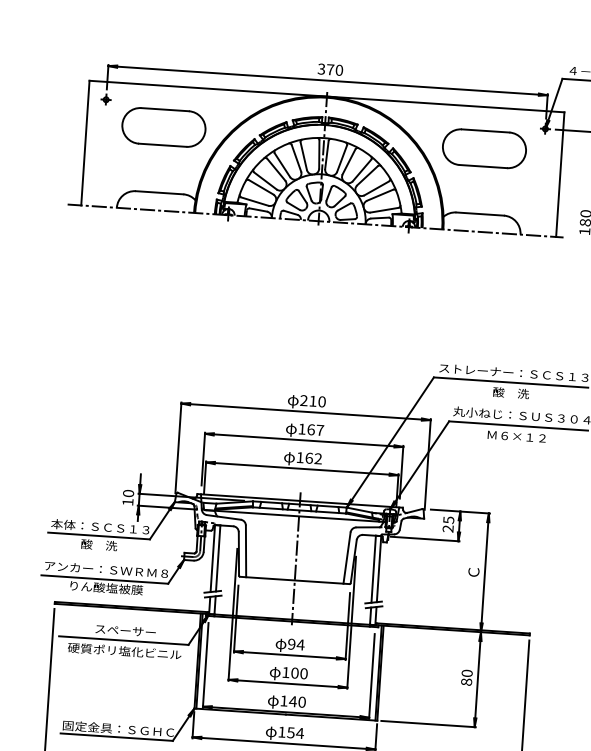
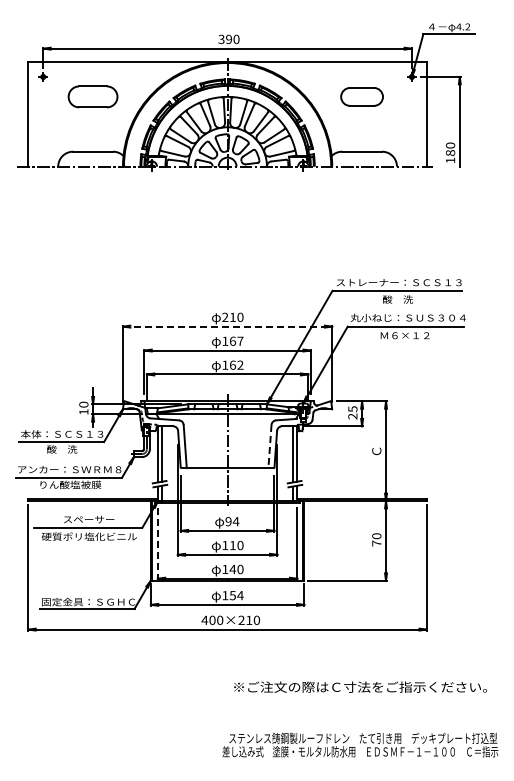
text: (331, 69) -> (229, 39), 370 -> 390
part: (163, 126) -> (92, 96), size x0.7
part: (483, 148) -> (361, 96), size x0.6
line: (305, 411) -> (227, 326), solid -> dashed
line: (346, 558) -> (269, 446), solid -> dashed
line: (205, 665) -> (157, 544), solid -> dashed
text: (294, 673) -> (232, 545), 100 -> 110
text: (466, 682) -> (376, 543), 80 -> 70

